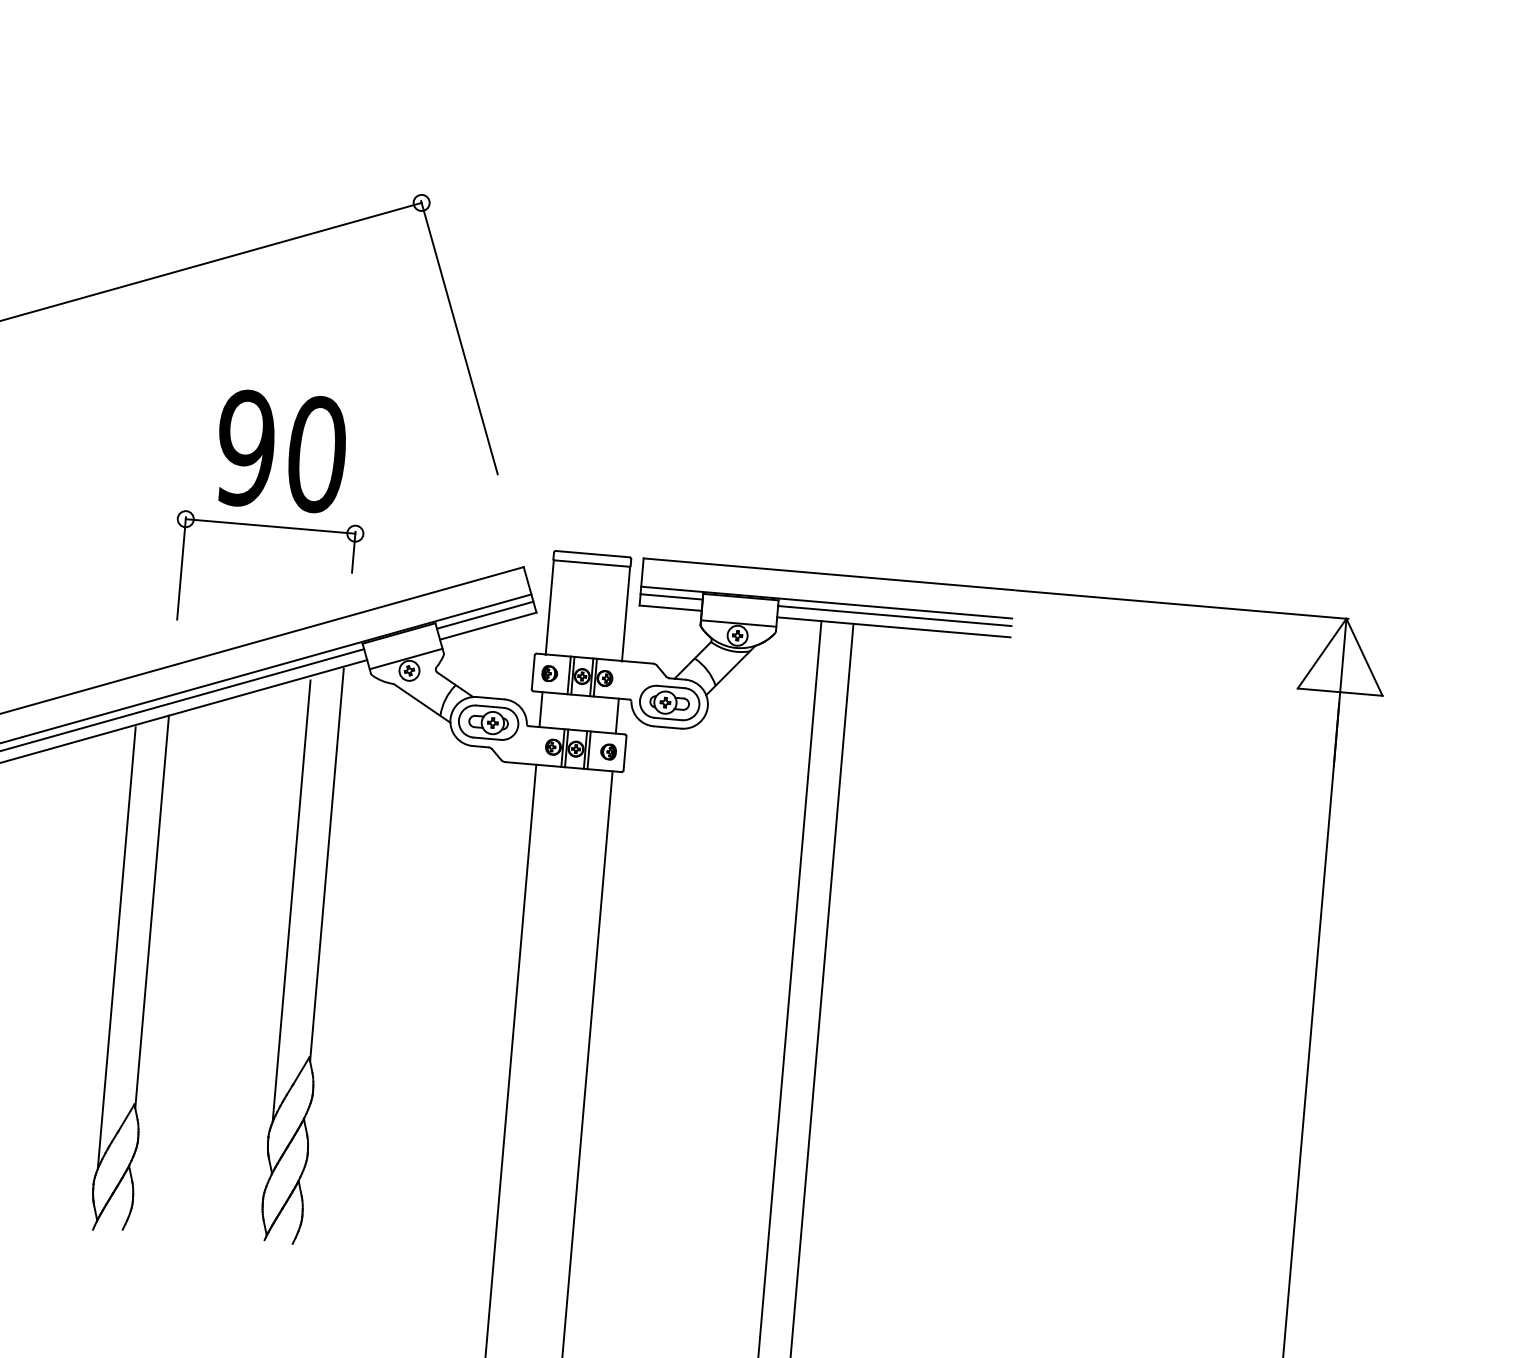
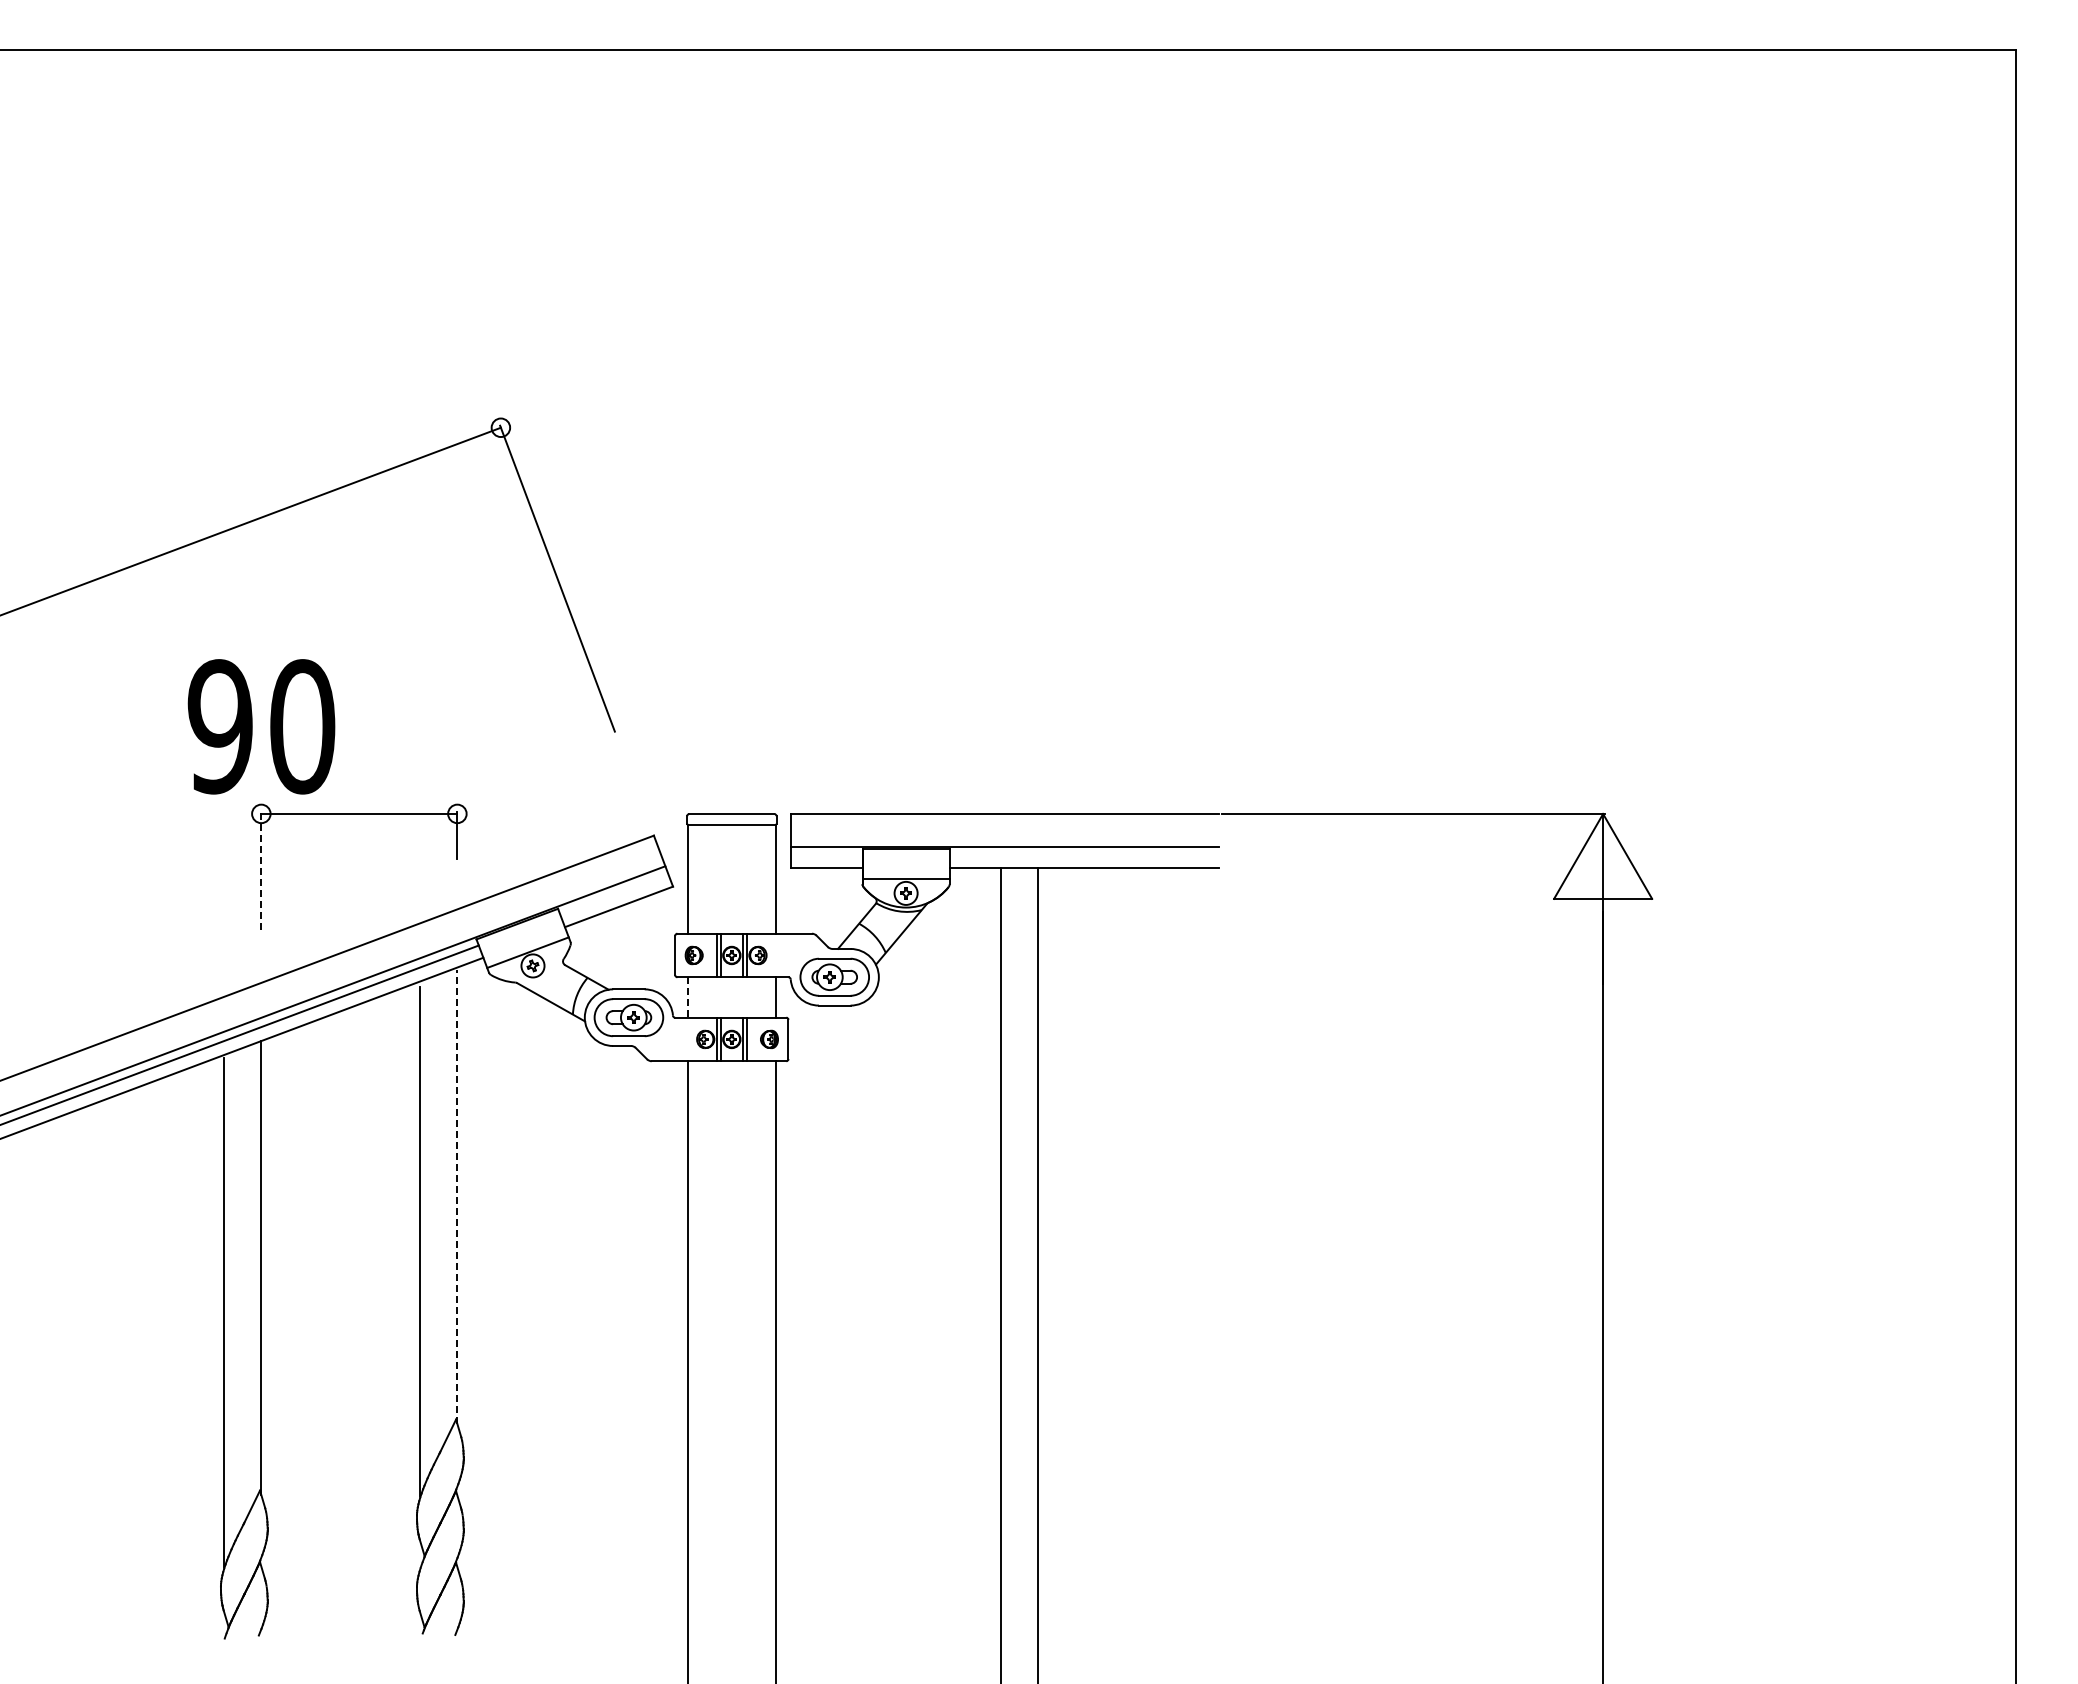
text: (281, 451) -> (261, 726), moved
line: (181, 568) -> (261, 870), solid -> dashed
line: (671, 597) -> (826, 855), removed
line: (485, 615) -> (614, 894), removed
line: (894, 616) -> (1084, 855), removed
line: (540, 709) -> (687, 997), solid -> dashed
line: (327, 865) -> (457, 1197), solid -> dashed

